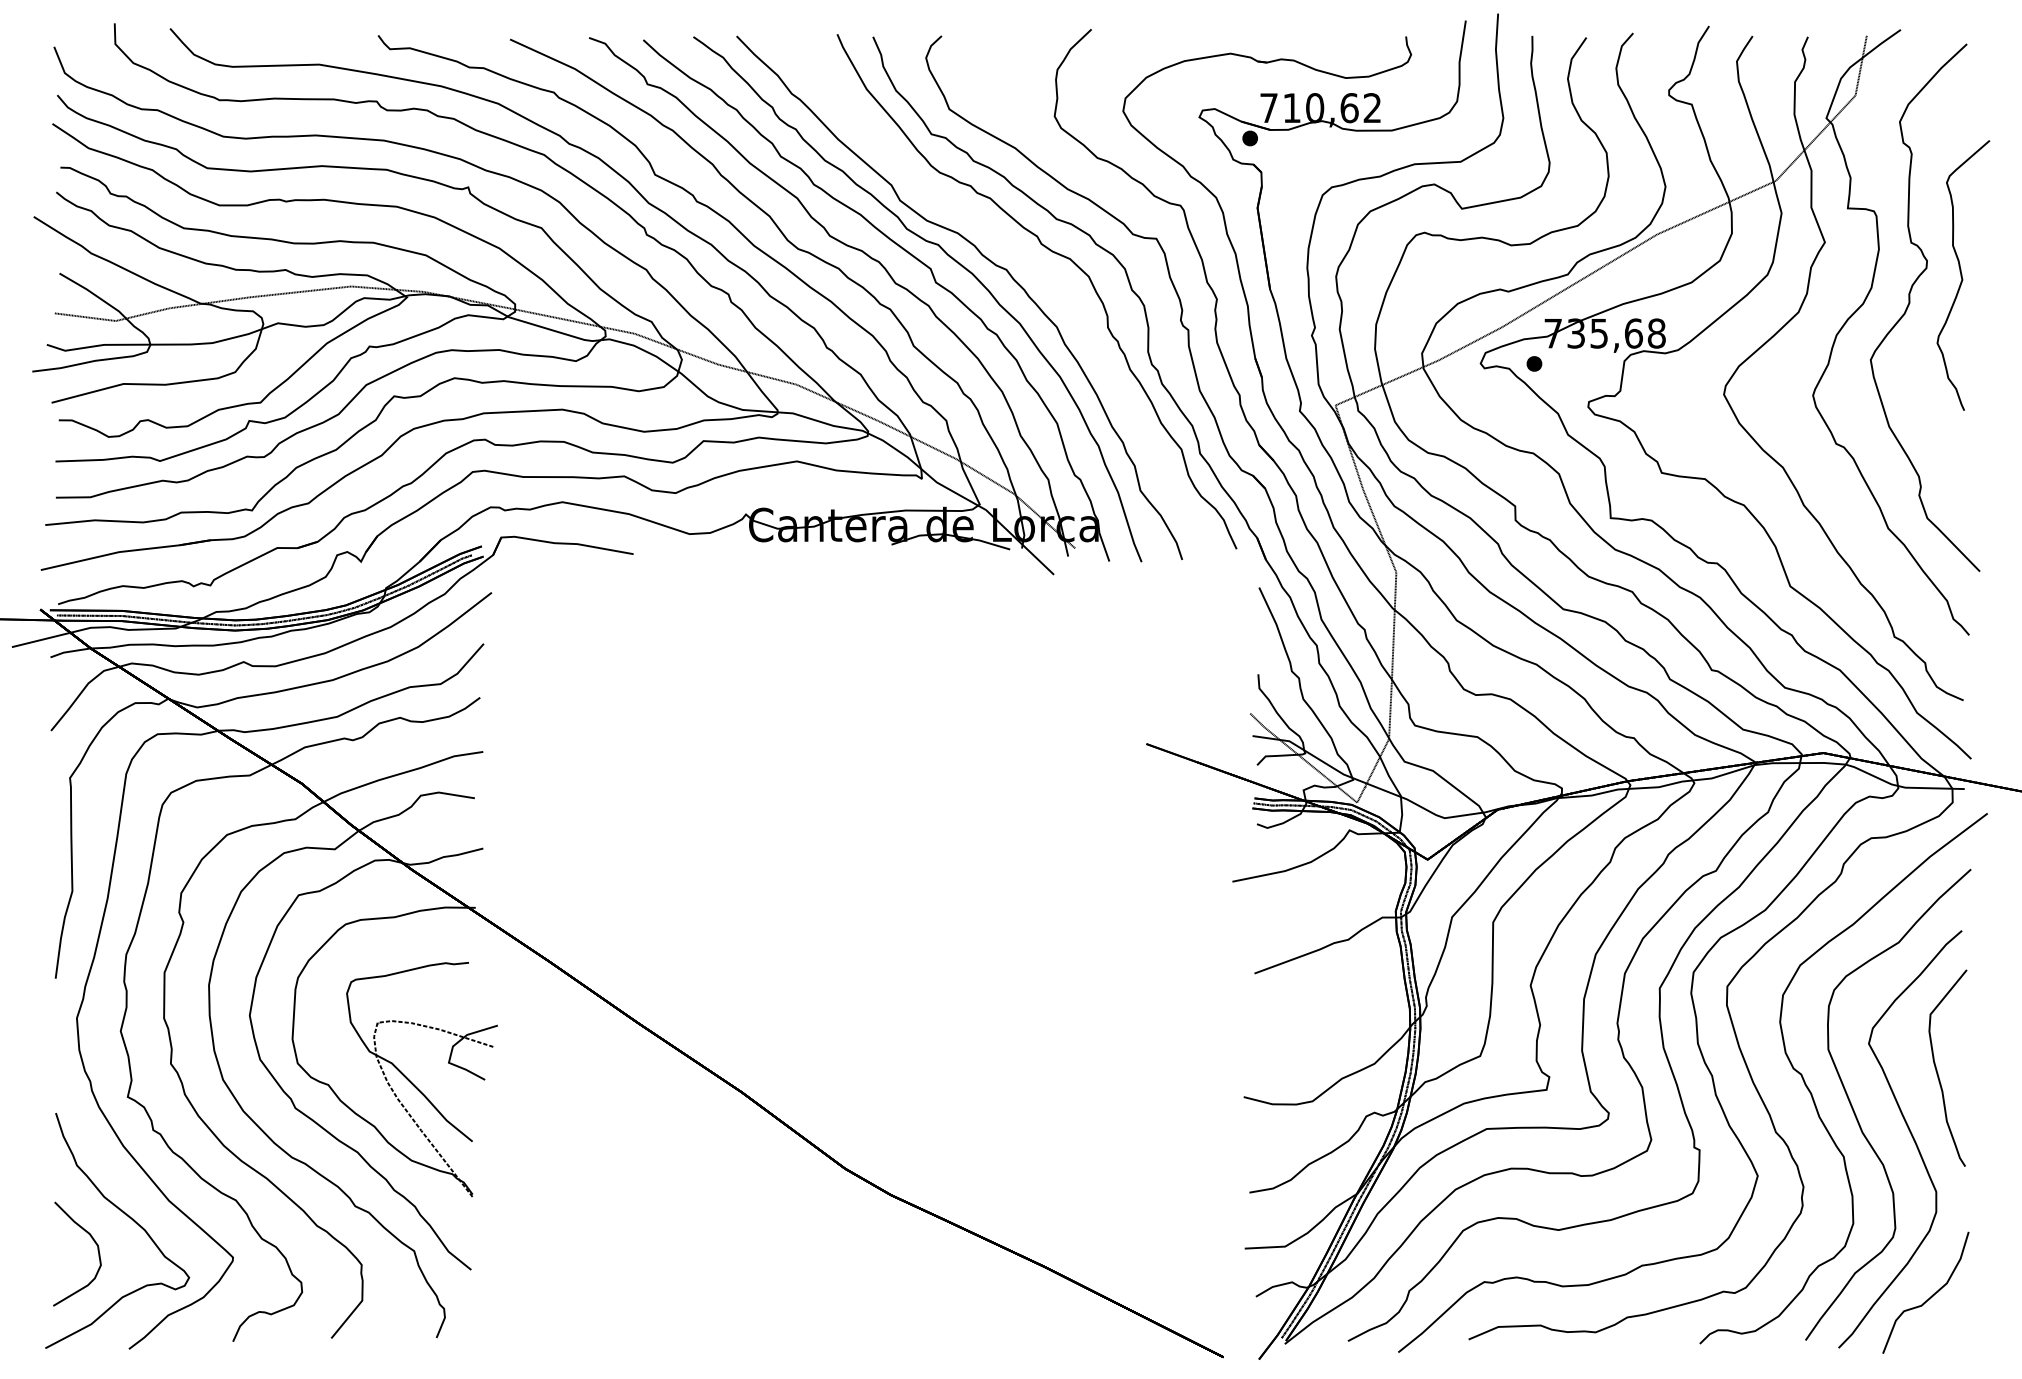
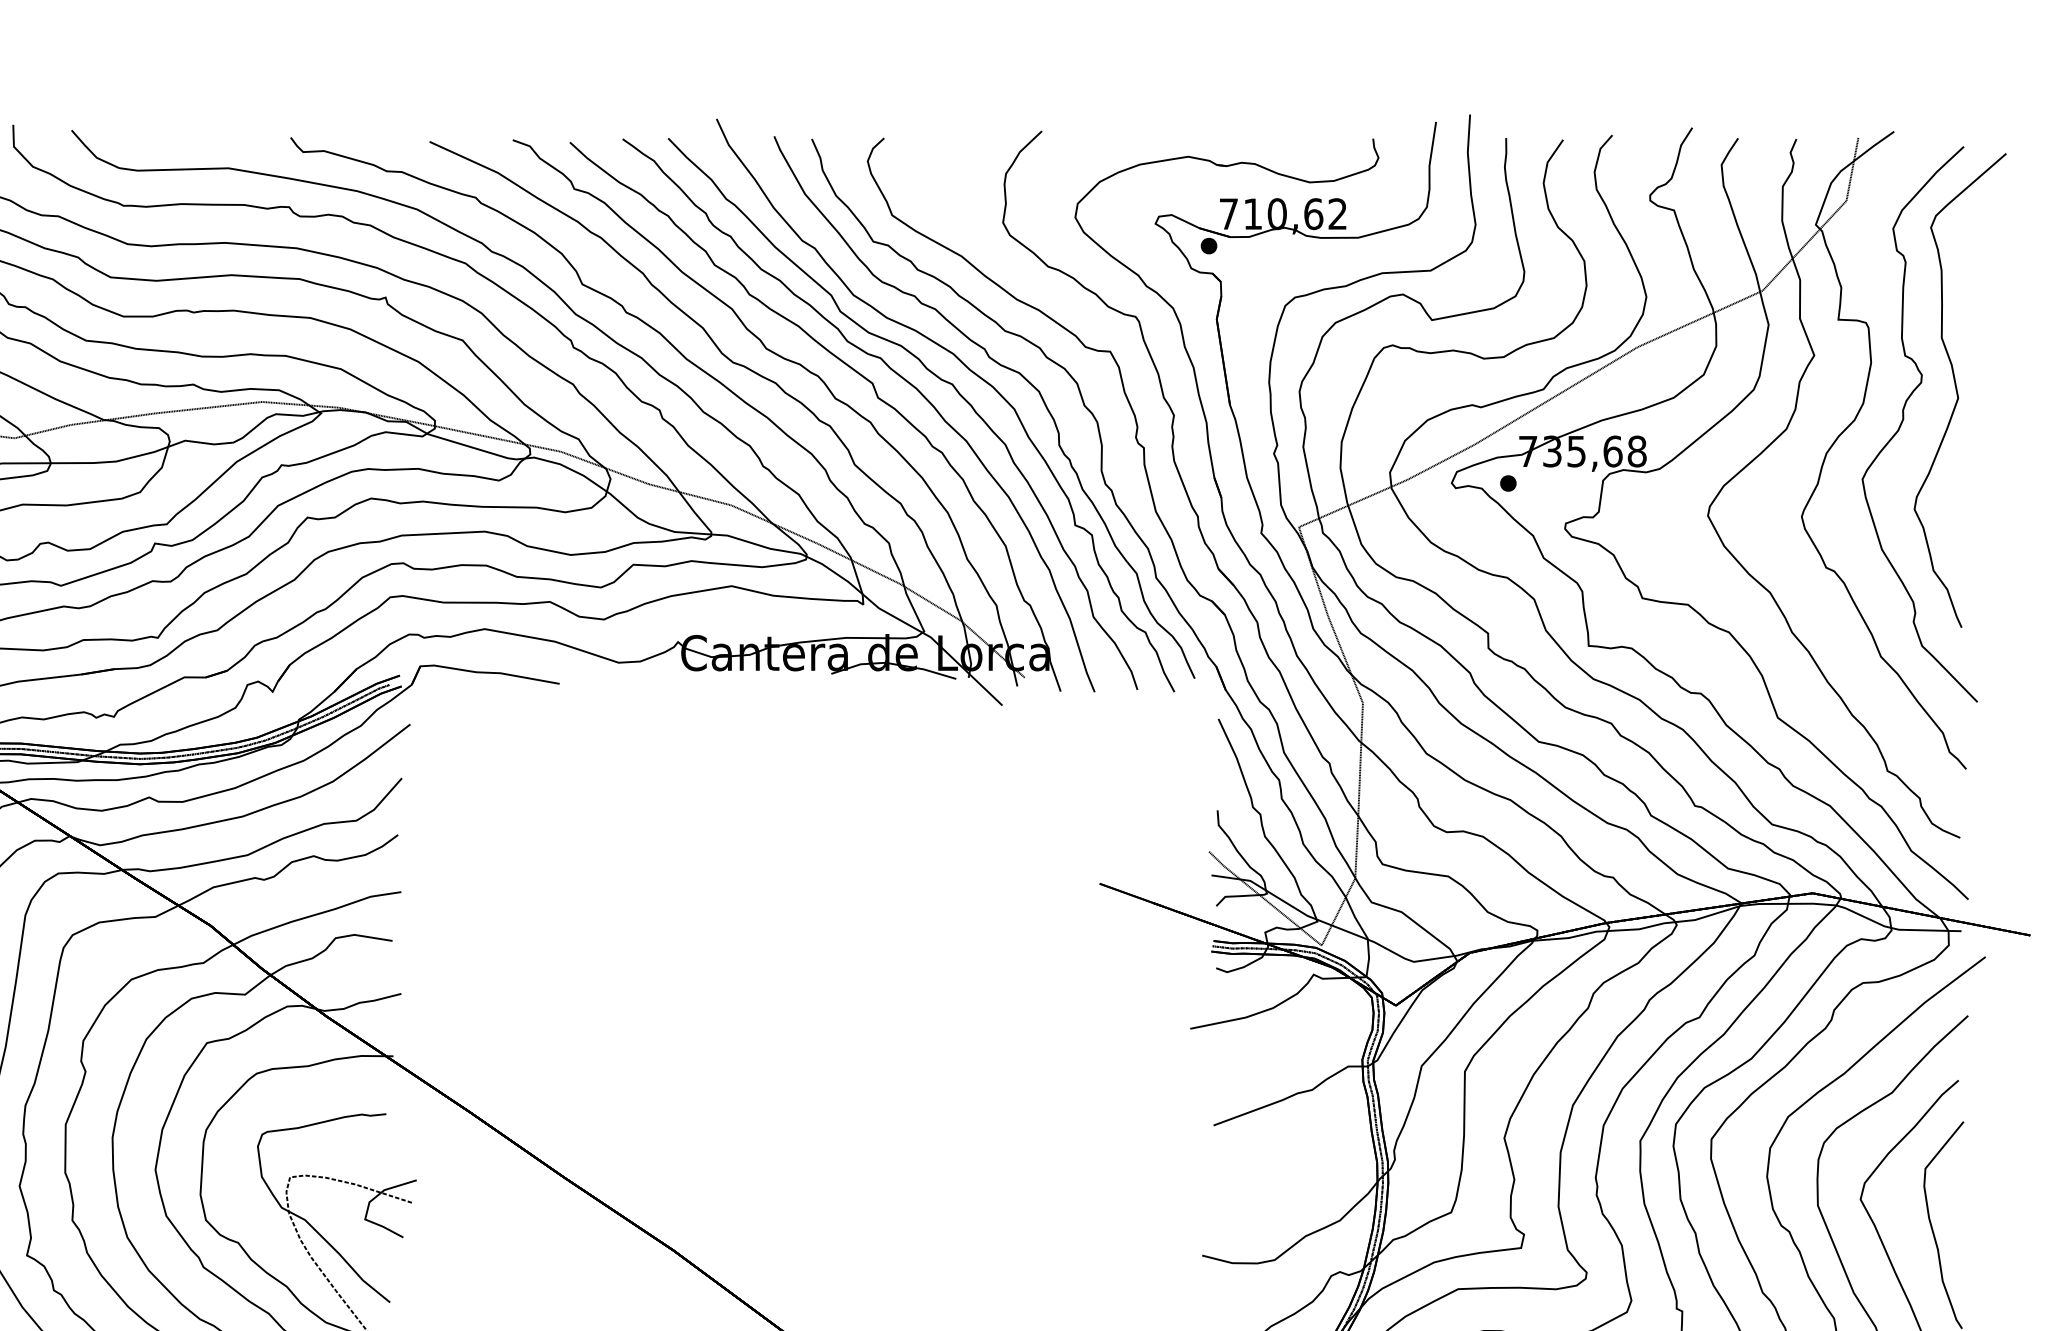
part: (1024, 258) -> (971, 372), added
part: (1963, 275) -> (1960, 390), size x1.67

